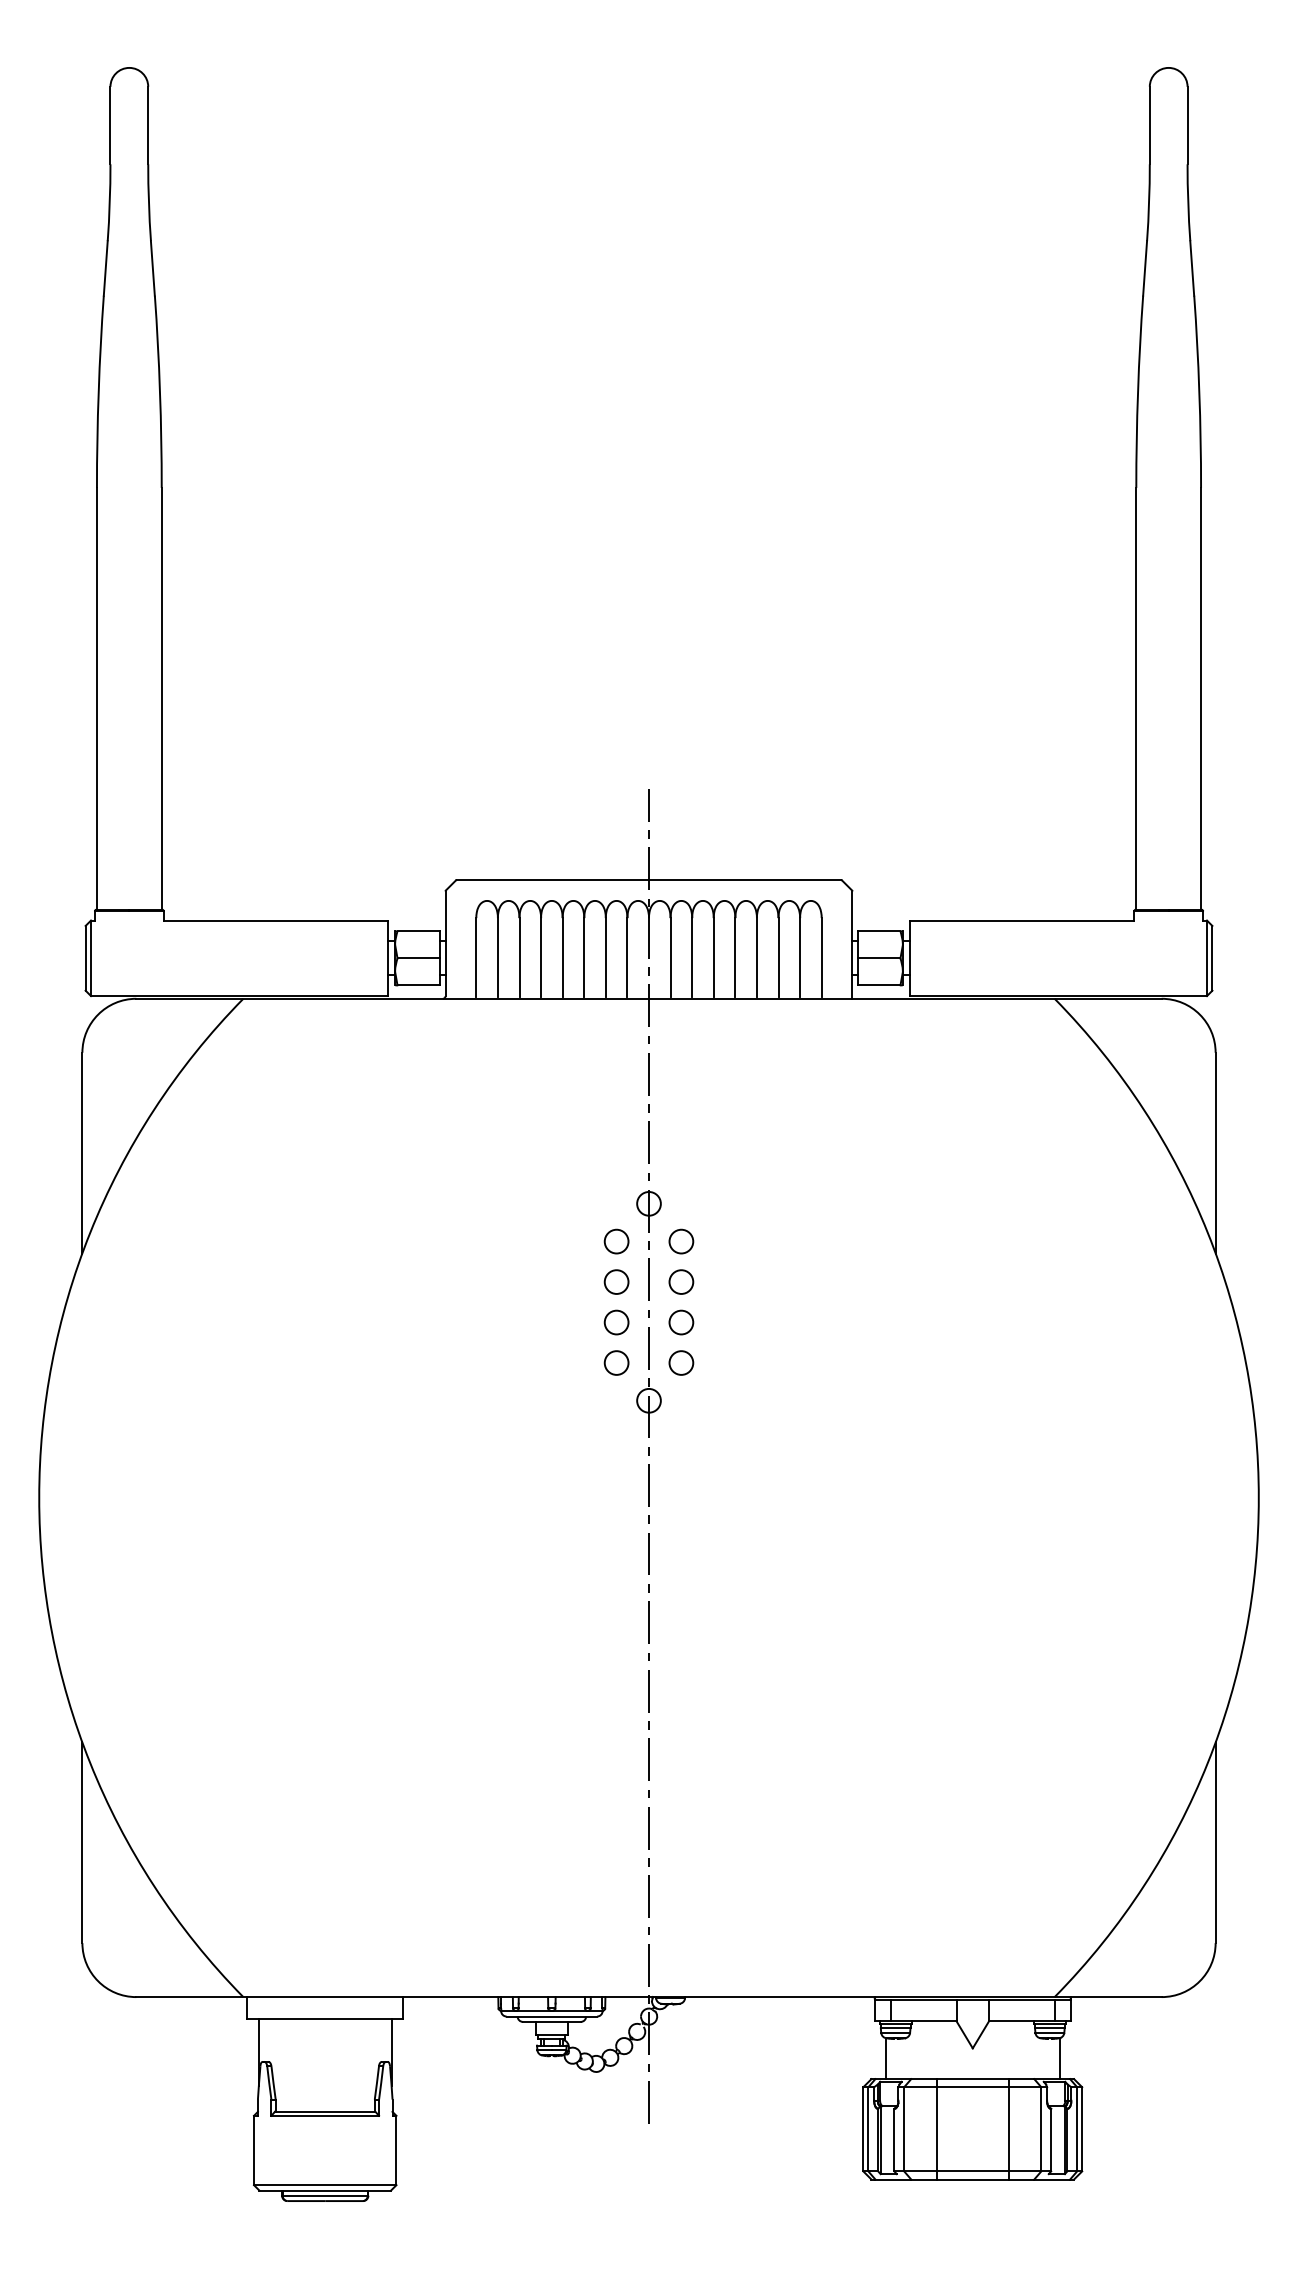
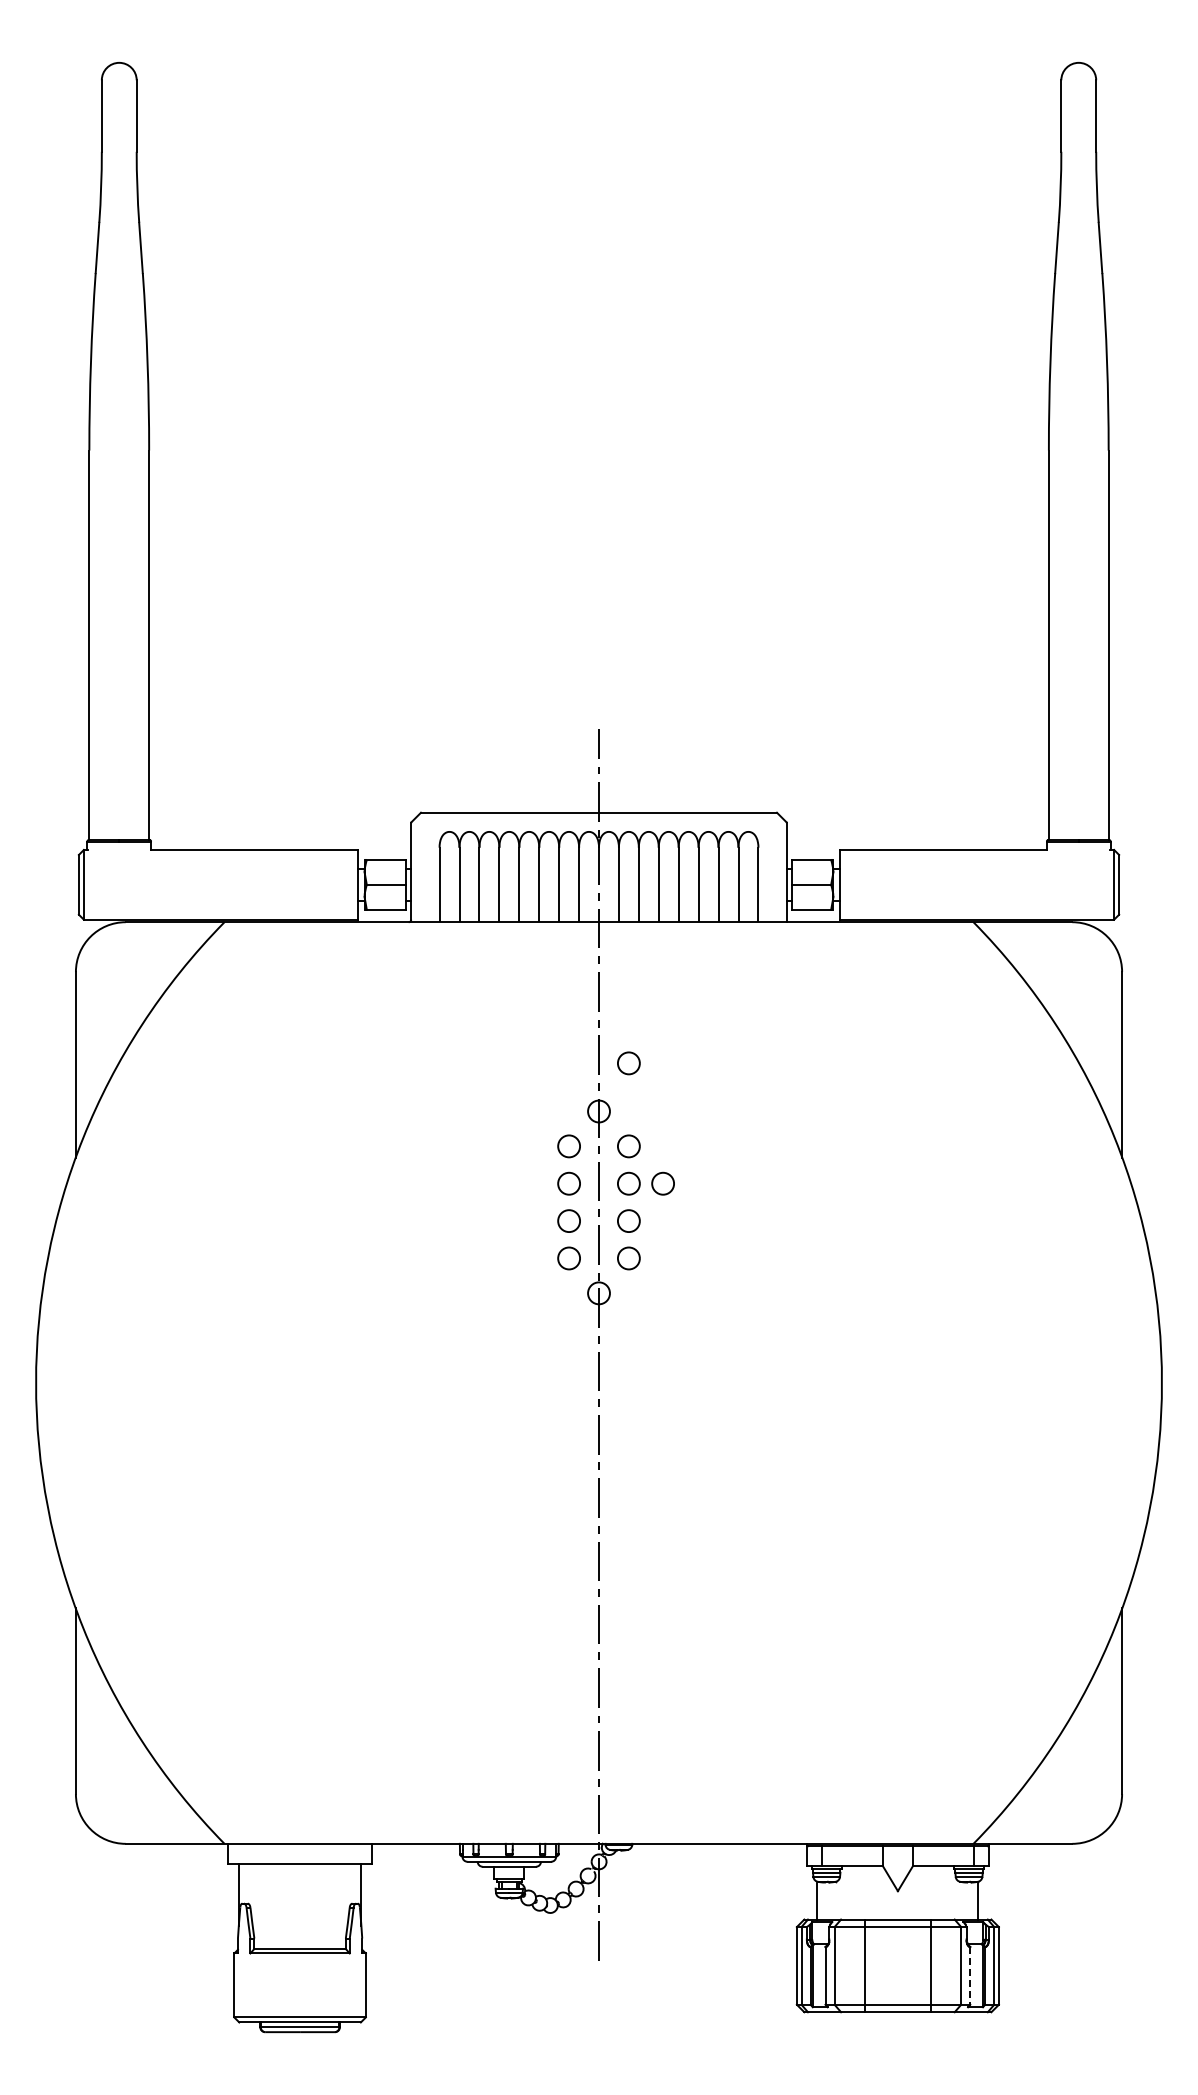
circle: (680, 1151) -> (628, 1063), added
circle: (717, 1281) -> (662, 1183), added
line: (1051, 2139) -> (970, 1975), solid -> dashed

